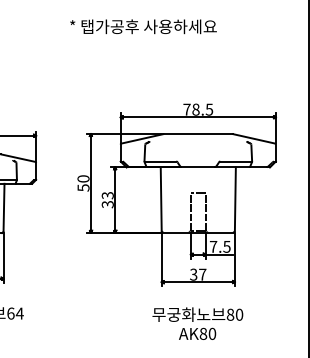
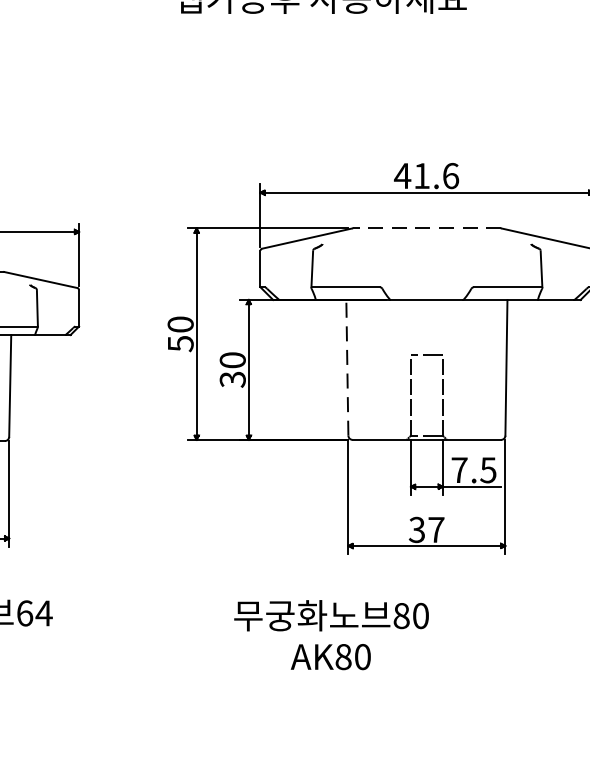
text: (198, 109) -> (427, 175), 78.5 -> 41.6
line: (198, 134) -> (427, 229), solid -> dashed
text: (107, 195) -> (232, 360), 33 -> 30
line: (161, 199) -> (347, 368), solid -> dashed
text: (197, 323) -> (330, 634), moved

